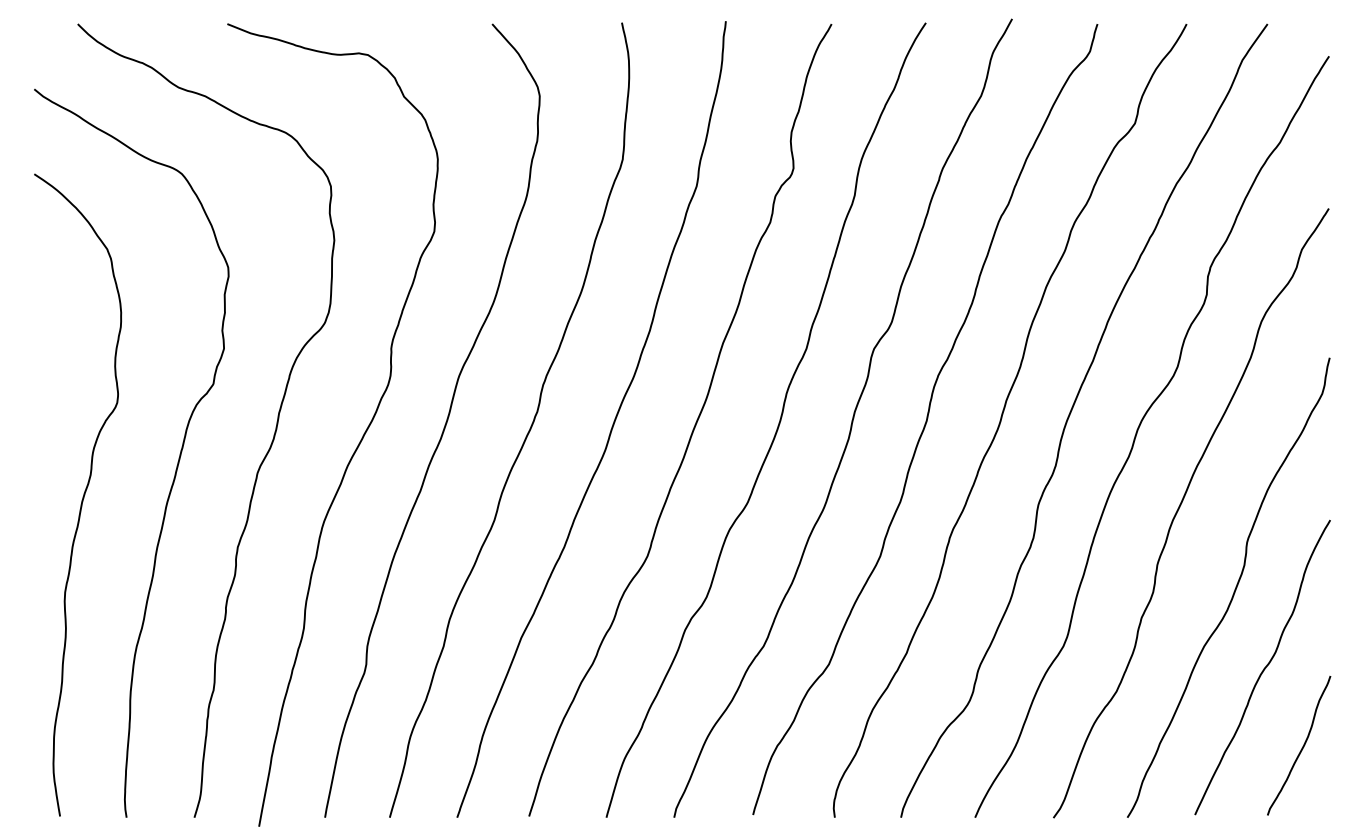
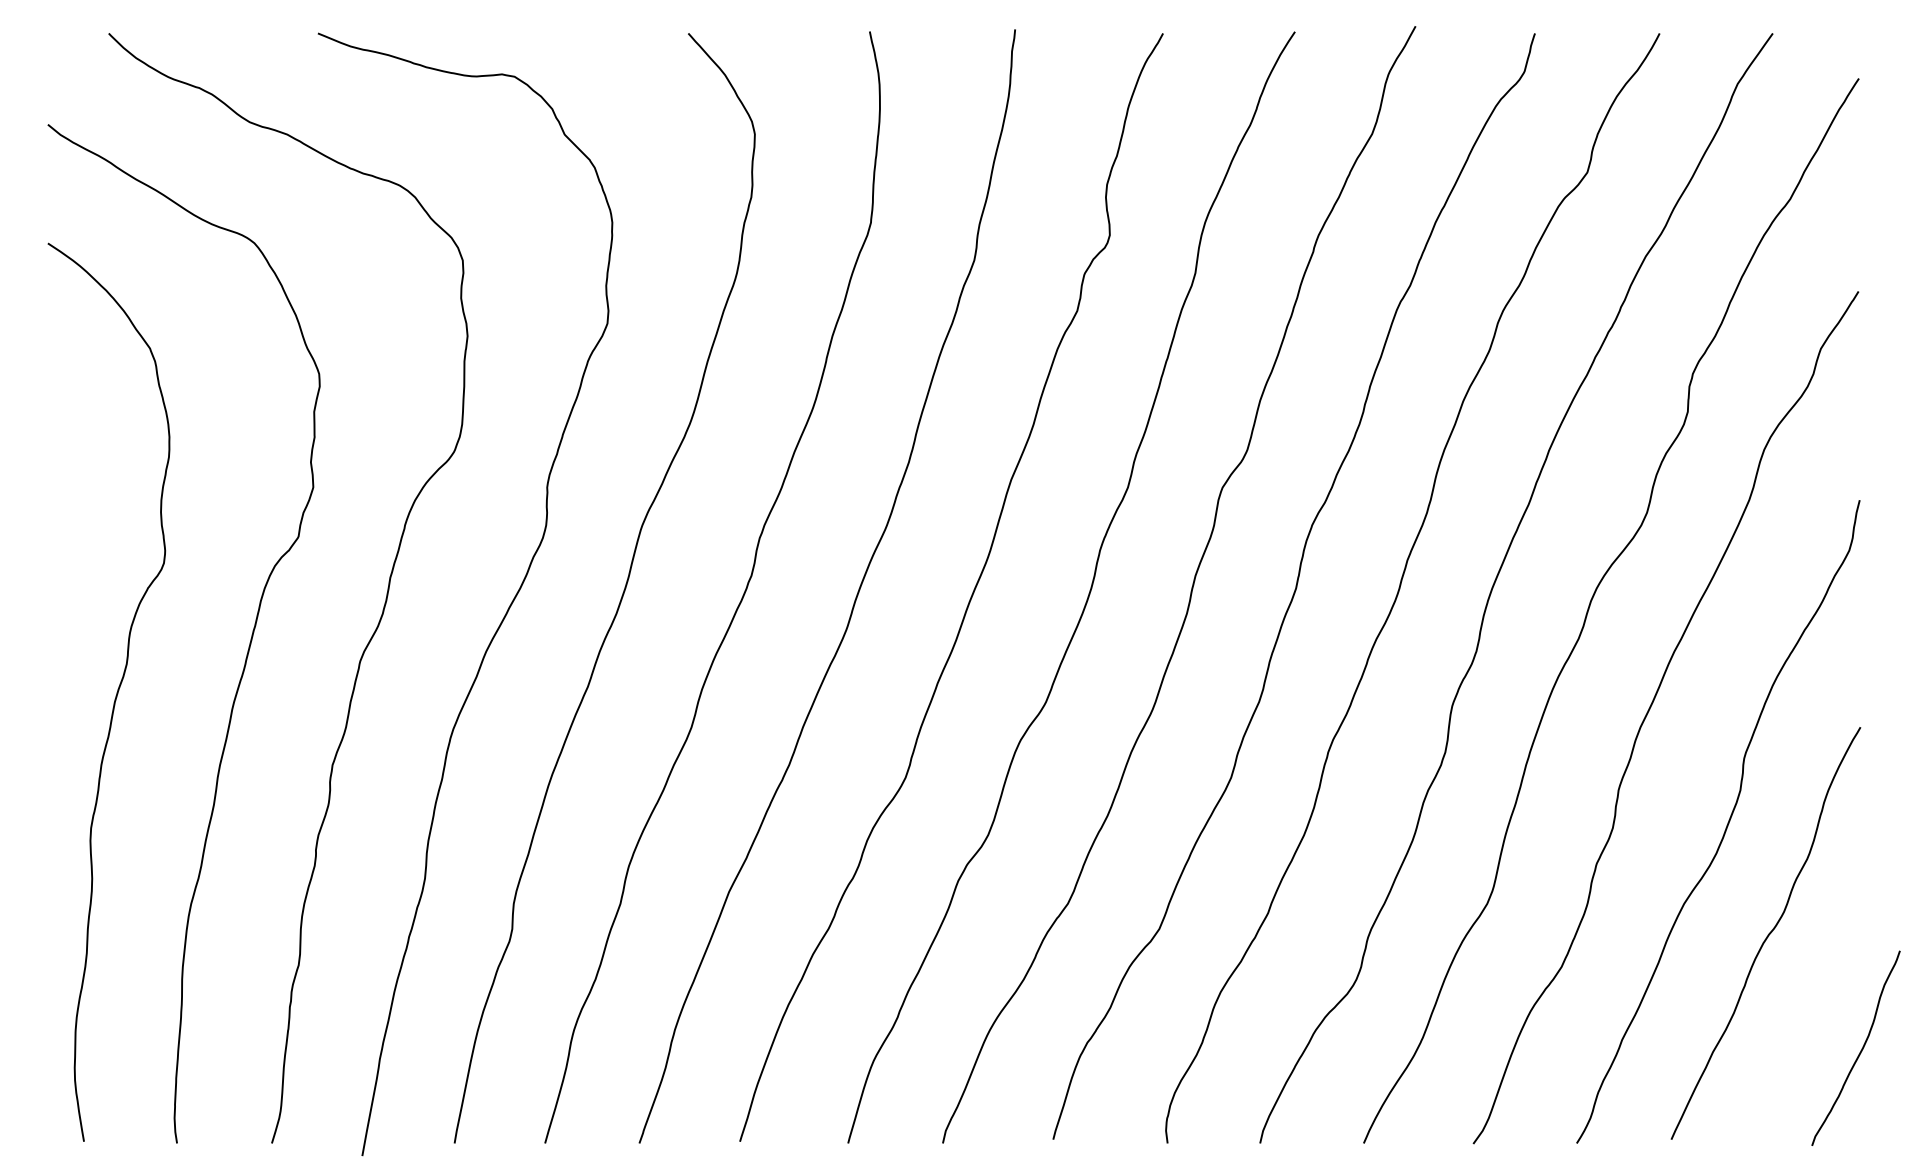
curve: (1302, 746) -> (1860, 1049), moved

